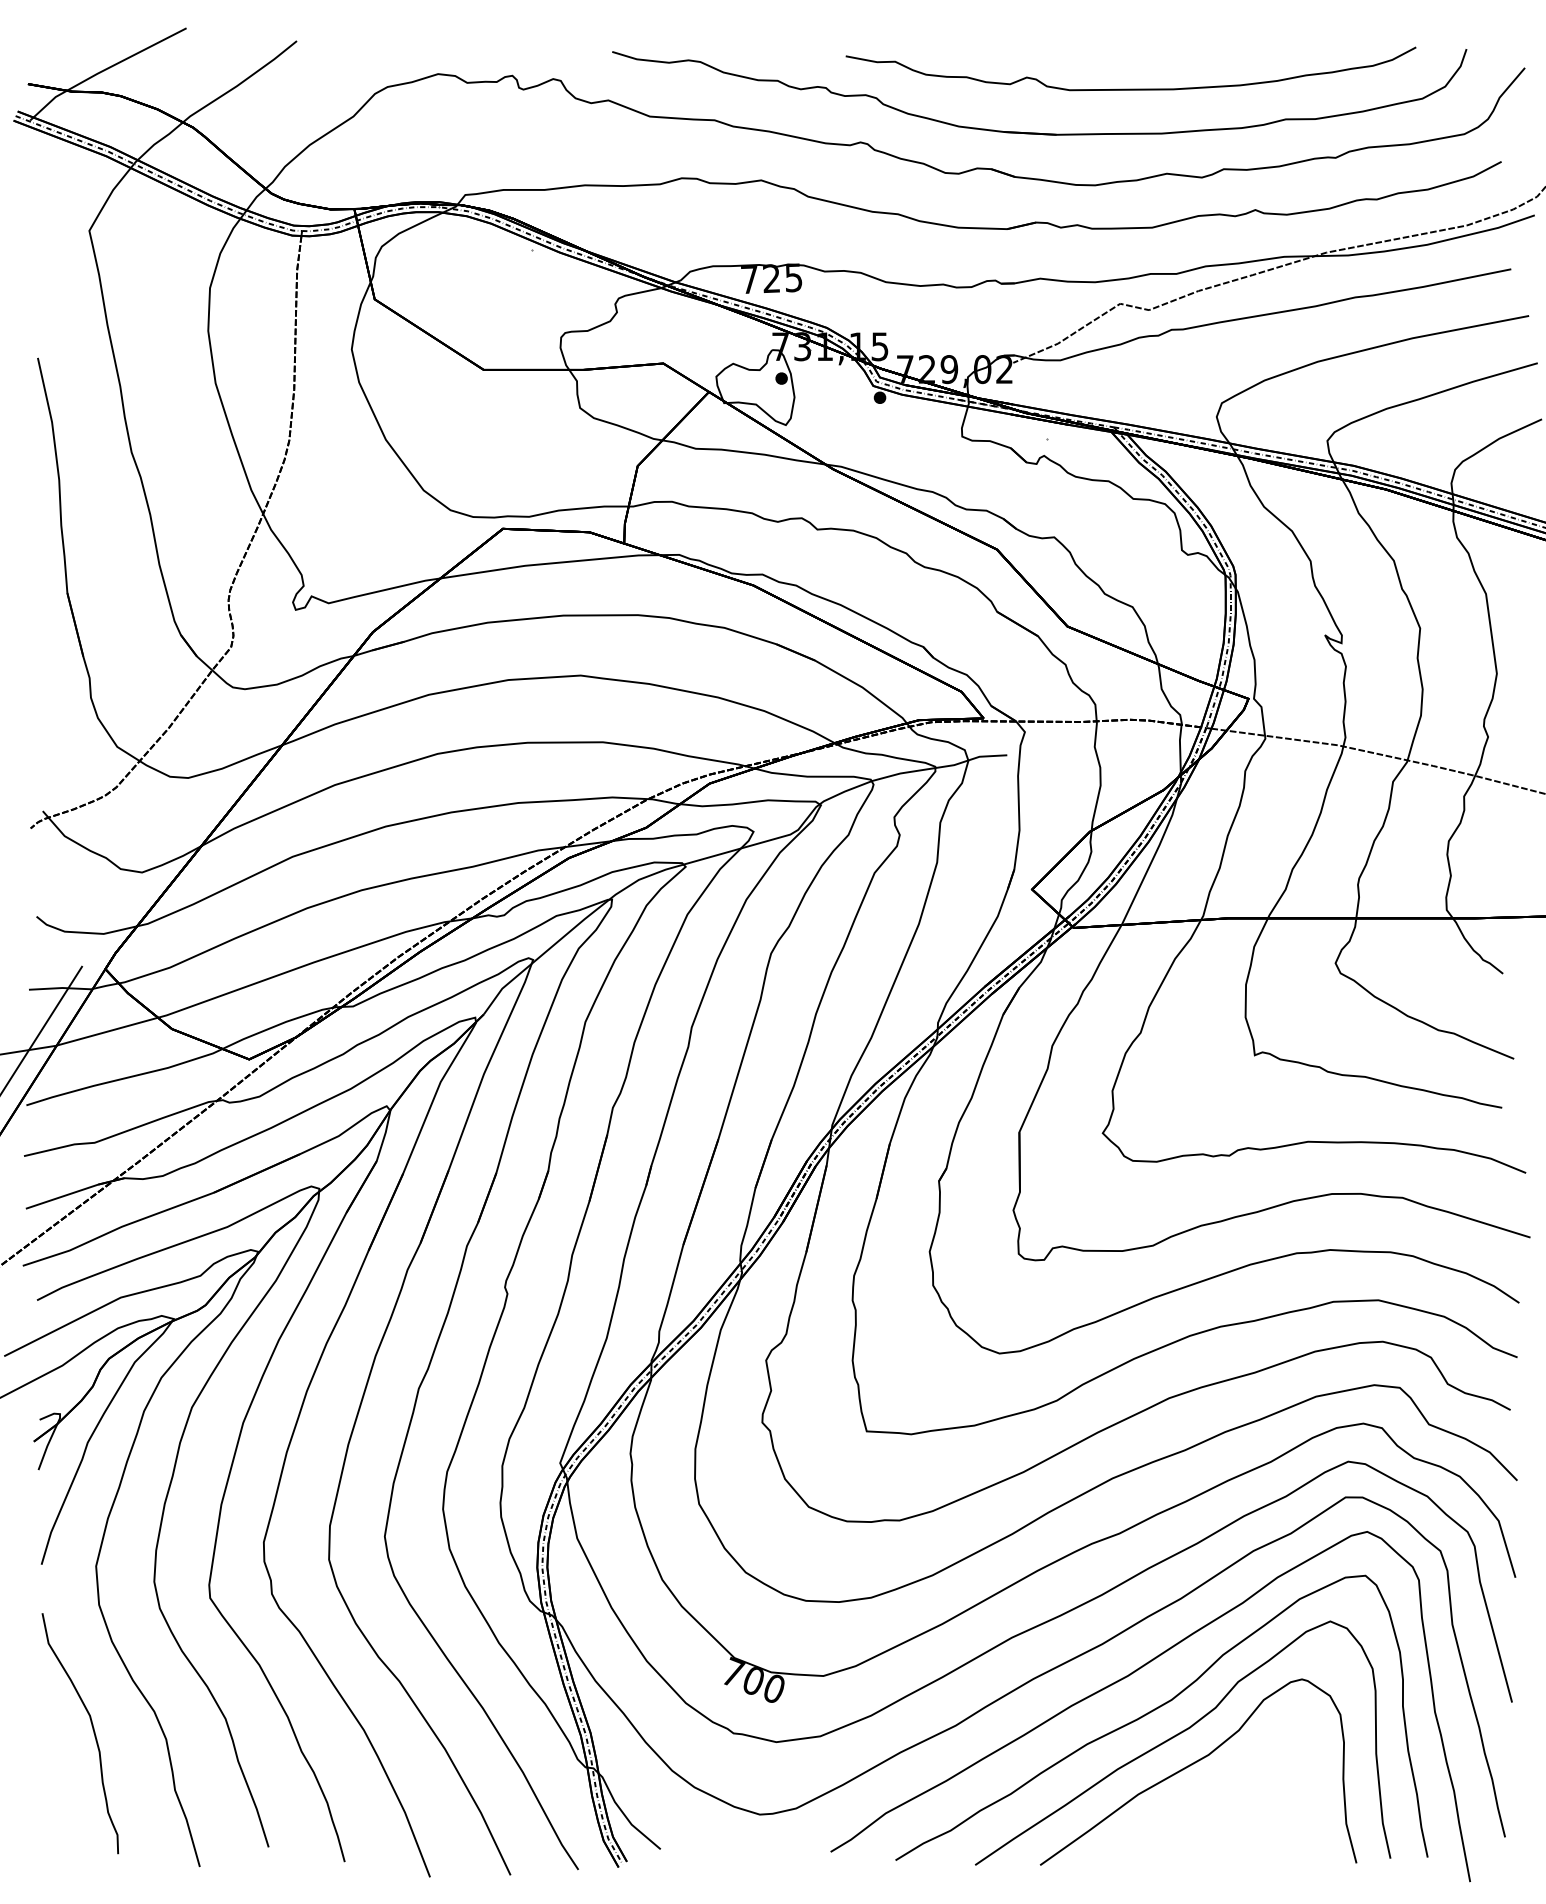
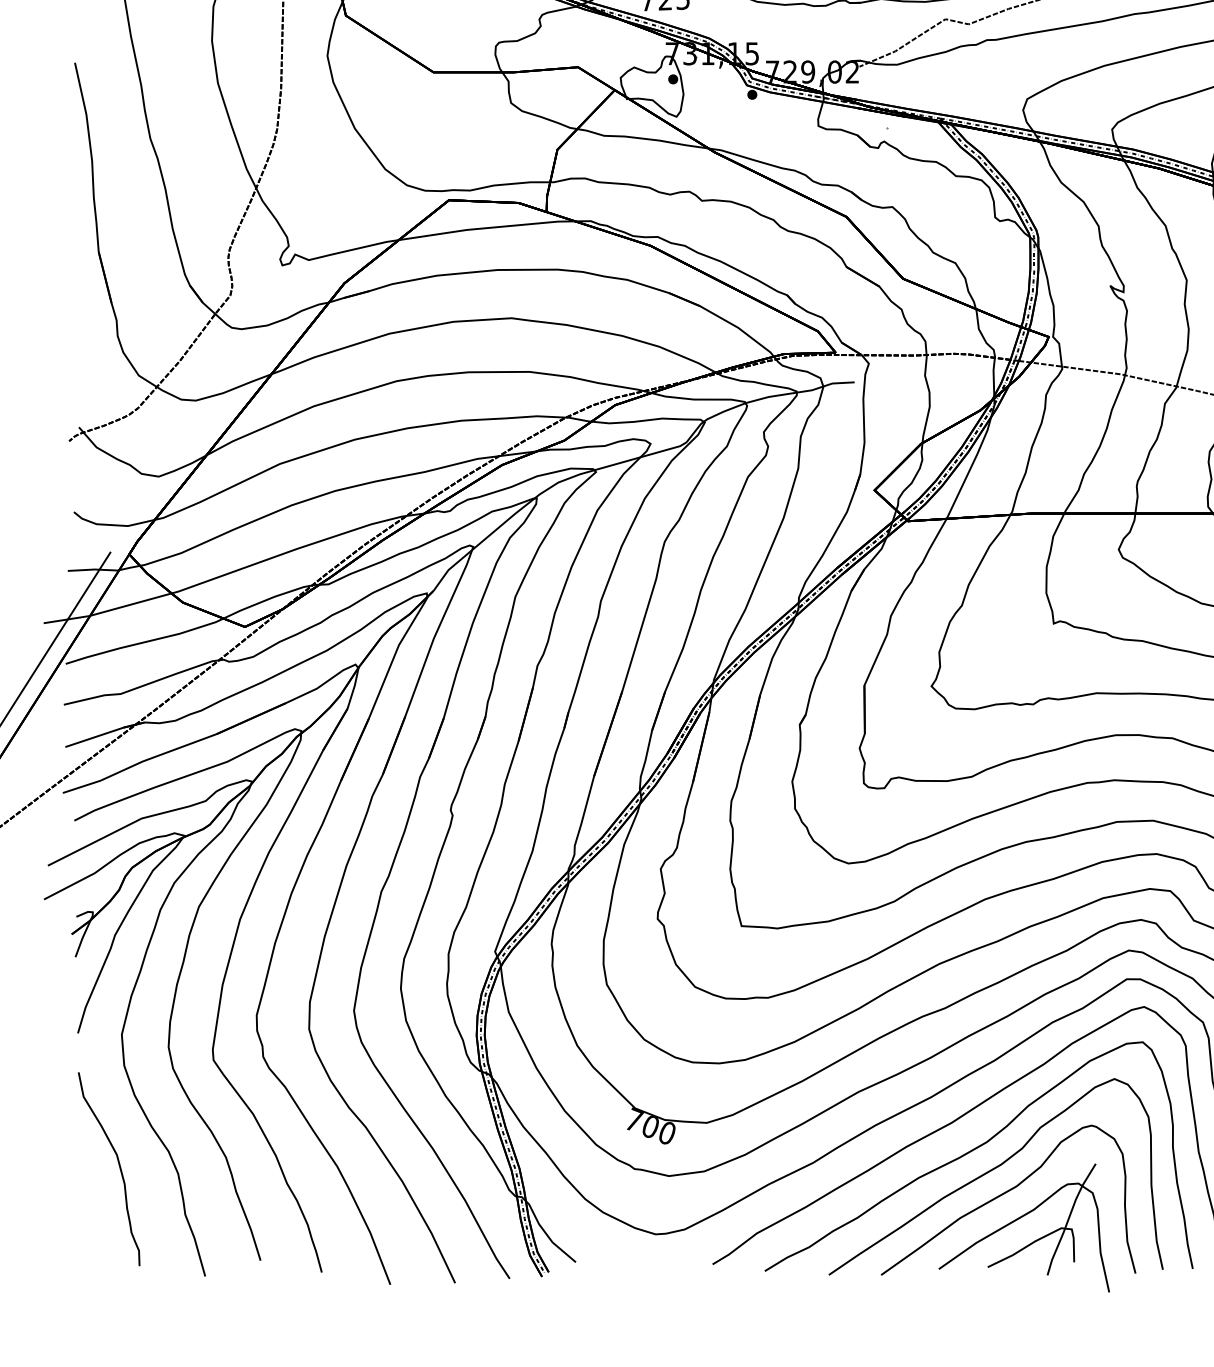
part: (1212, 1795) -> (1019, 1218), added

